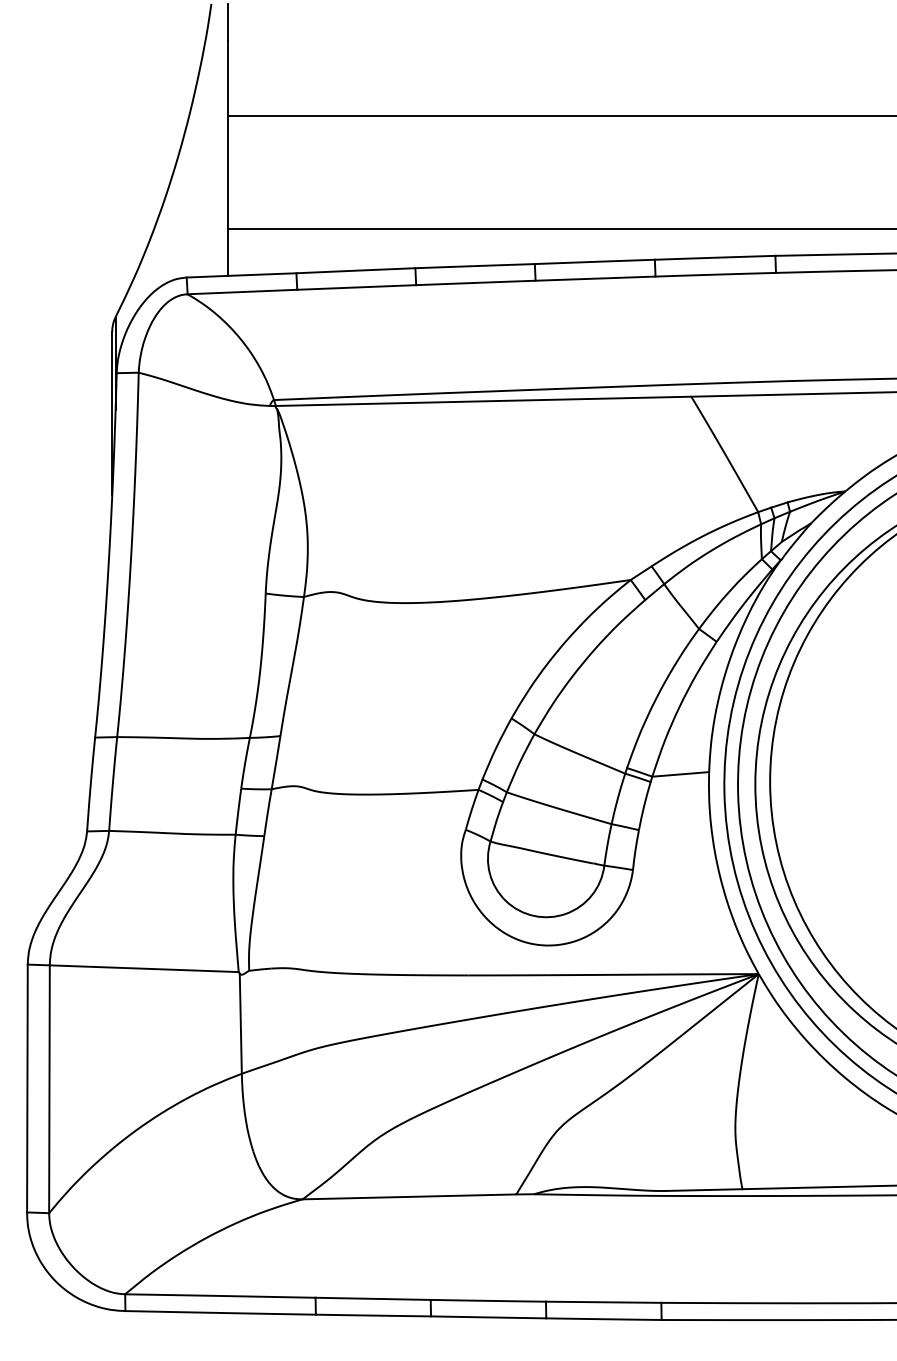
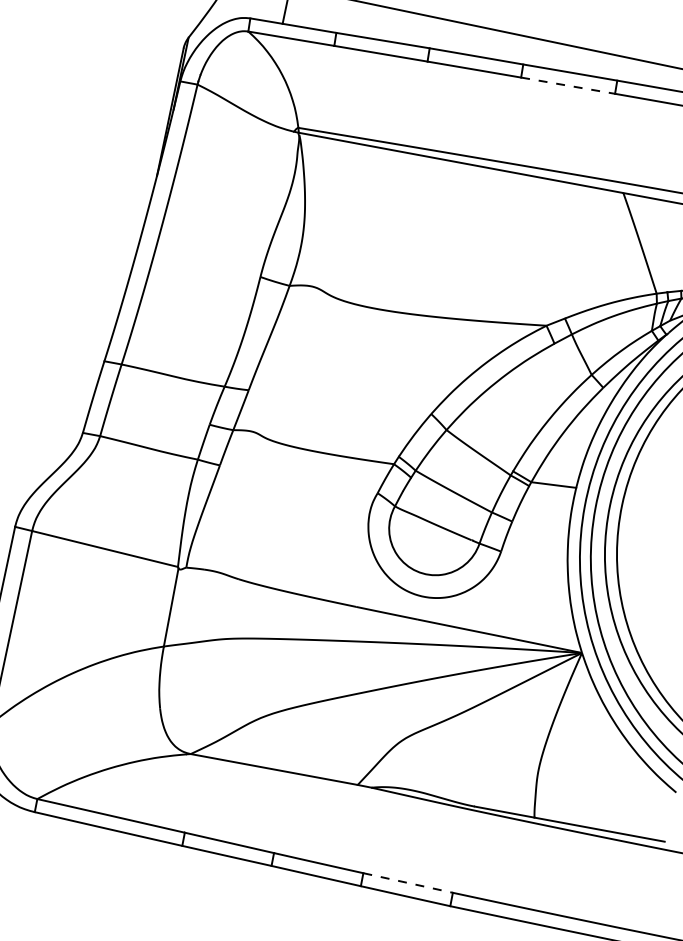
line: (595, 278) -> (568, 85), solid -> dashed
line: (603, 1302) -> (407, 883), solid -> dashed

